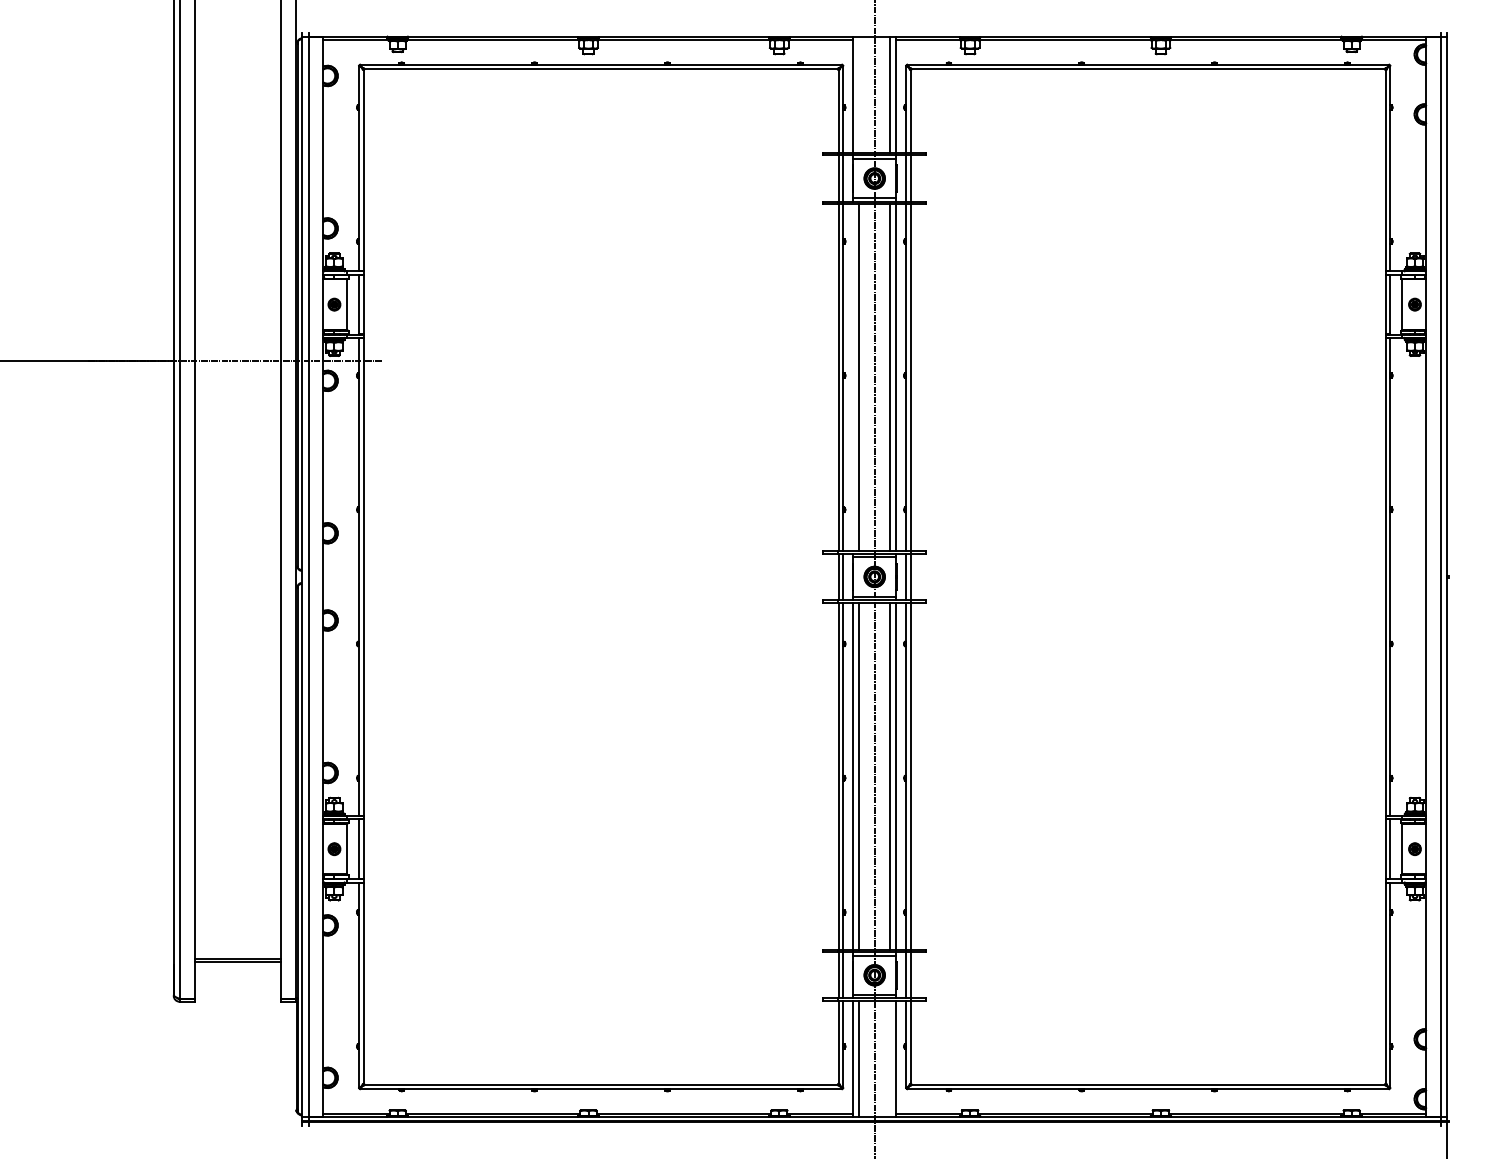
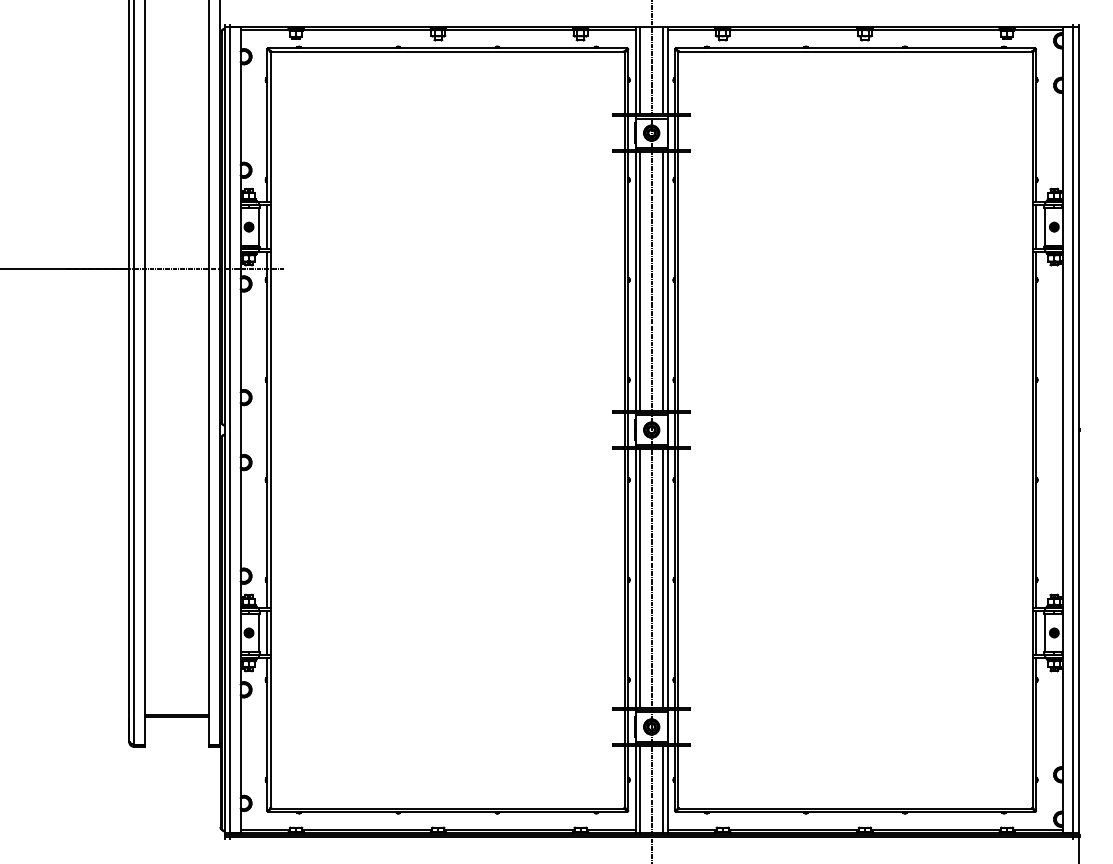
line: (859, 94) -> (640, 70), added
line: (853, 377) -> (635, 281), added
line: (890, 1058) -> (663, 788), added

